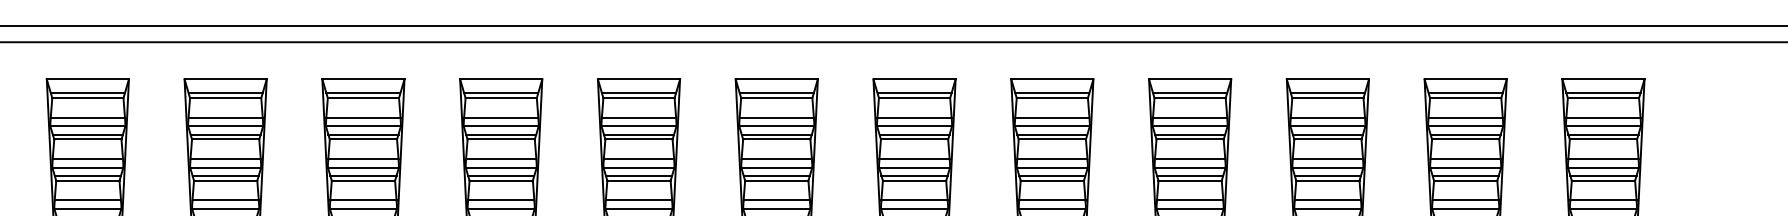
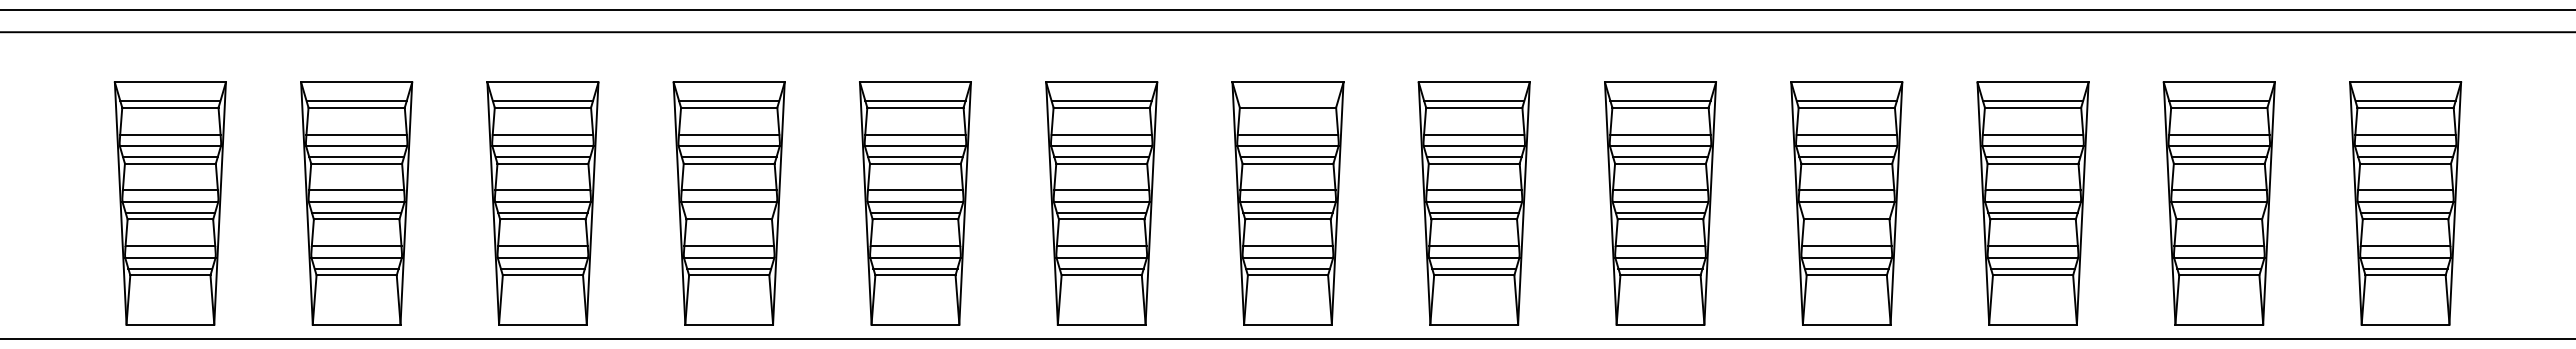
line: (776, 93) -> (1287, 101), removed
line: (362, 175) -> (728, 212), removed
line: (1189, 175) -> (1846, 212), removed
line: (1465, 175) -> (2219, 212), removed

